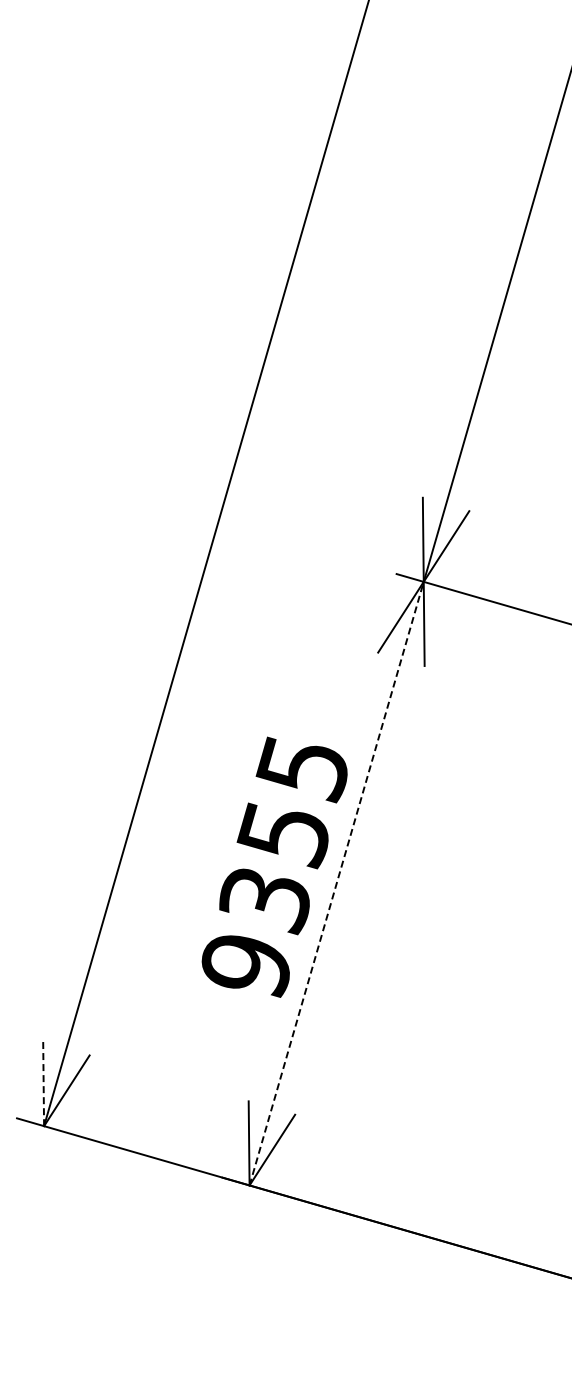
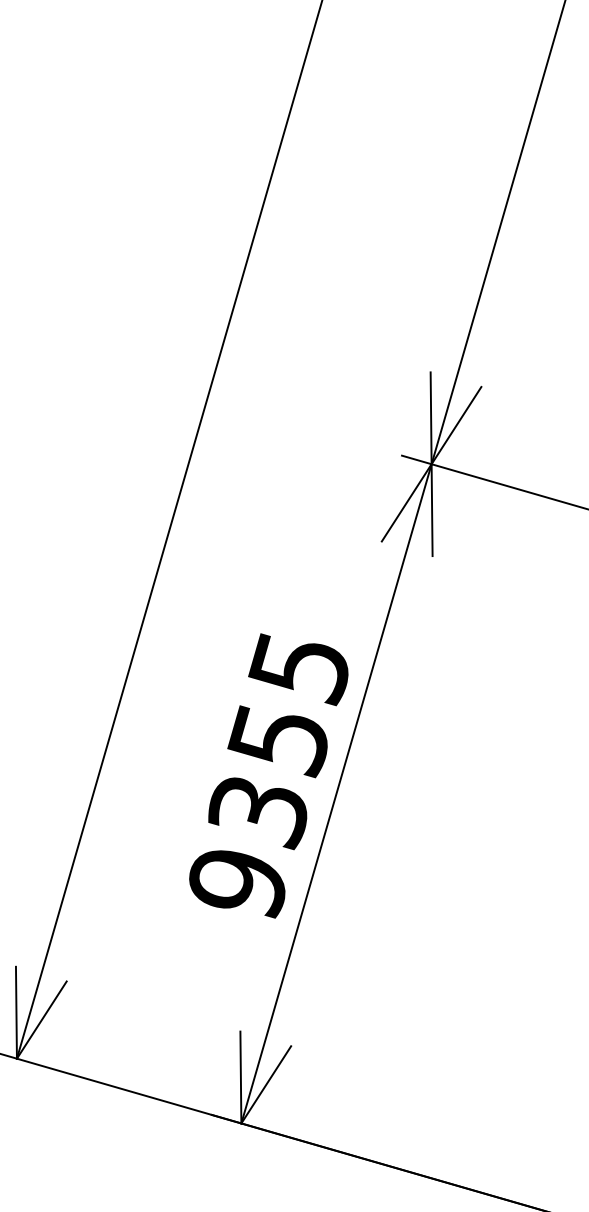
line: (336, 883) -> (336, 793), dashed -> solid
line: (43, 1084) -> (16, 1013), dashed -> solid

